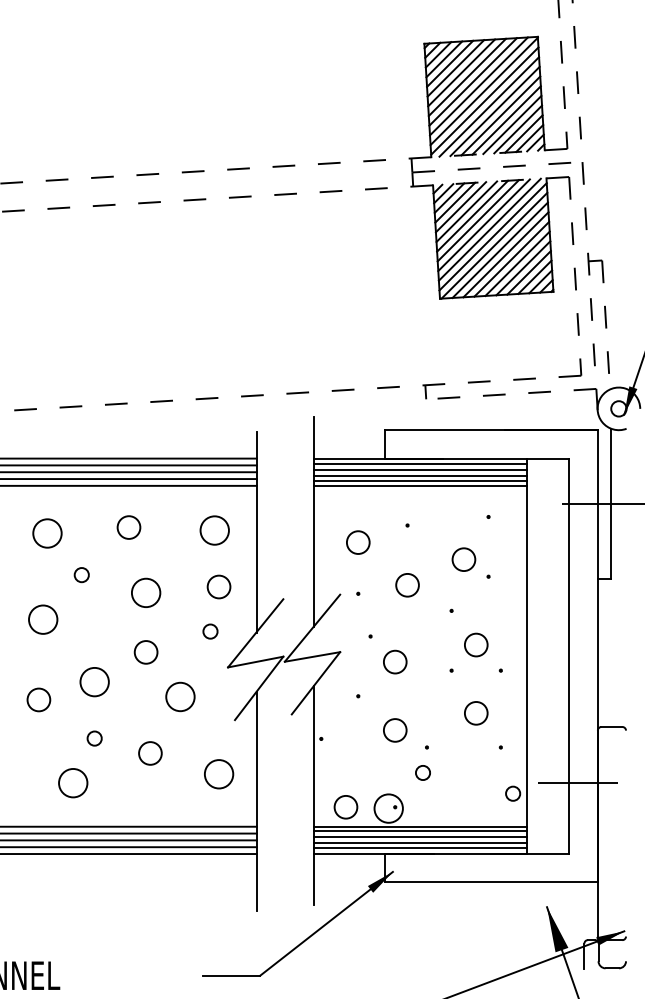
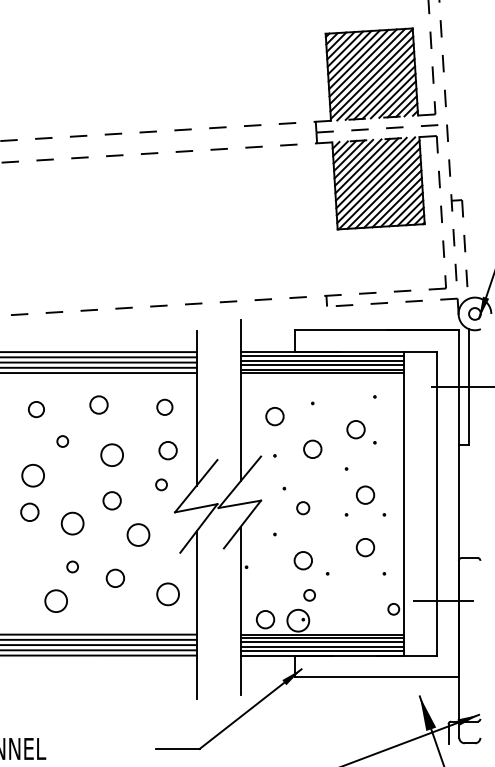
circle: (214, 530) -> (164, 407), size x0.7
circle: (47, 533) -> (36, 409), size x0.7
circle: (394, 661) -> (302, 507), size x0.7
circle: (38, 698) -> (29, 511), moved
circle: (422, 773) -> (309, 595), moved

